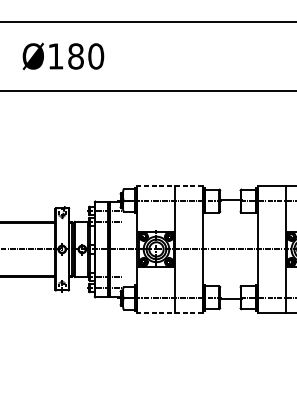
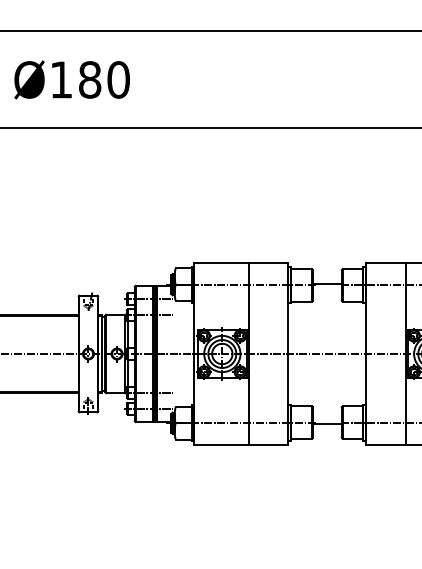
text: (62, 56) -> (71, 79), moved
line: (169, 185) -> (241, 263), dashed -> solid
line: (169, 313) -> (241, 444), dashed -> solid

